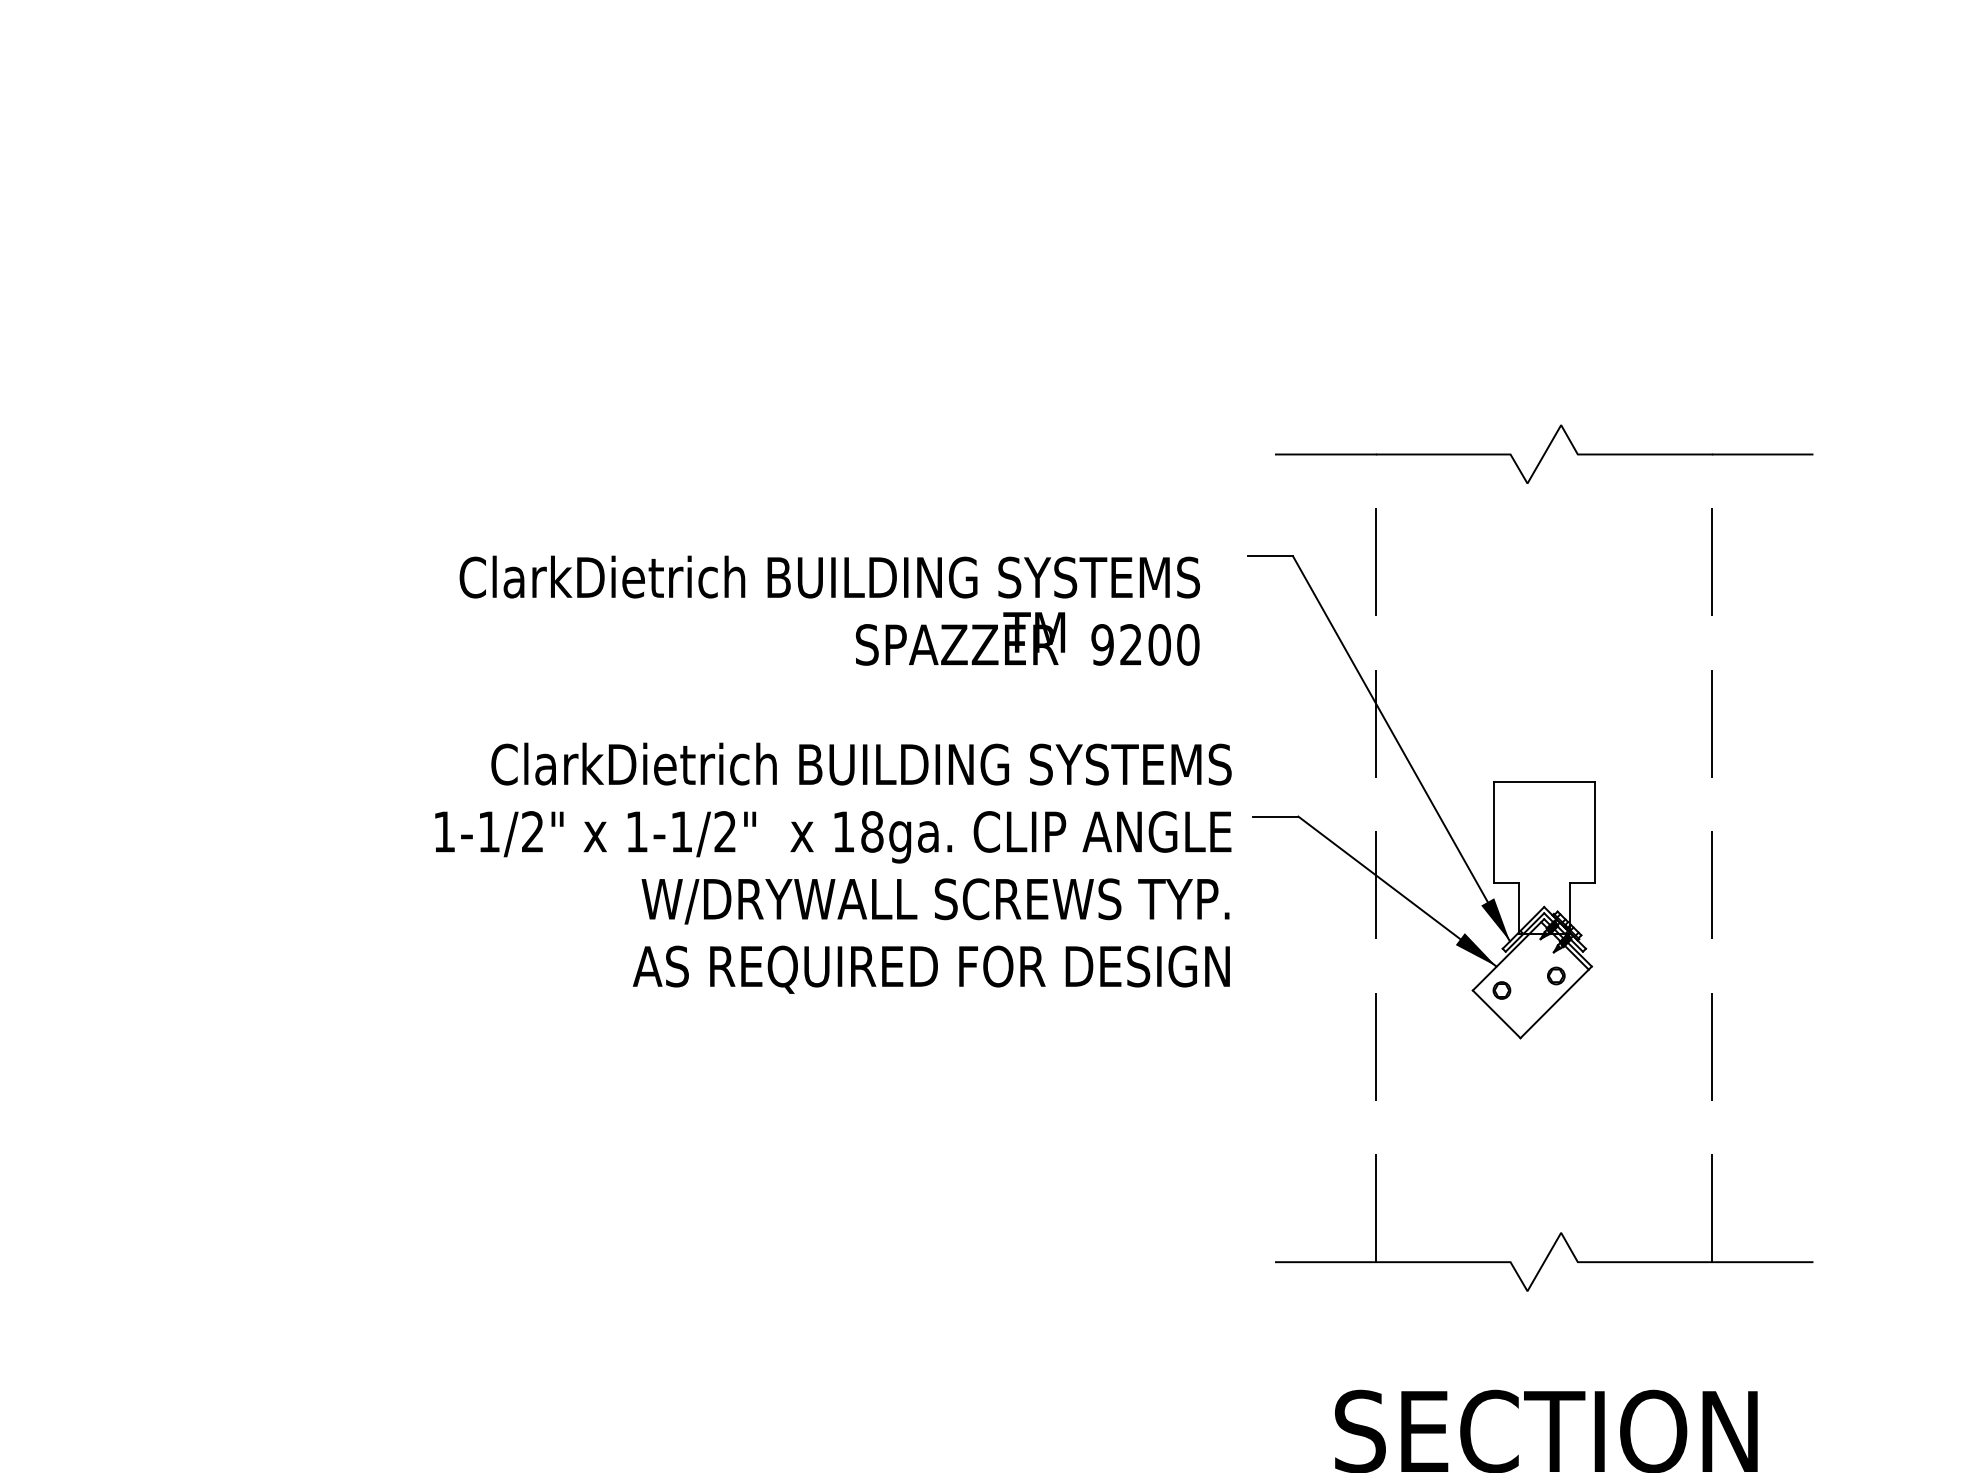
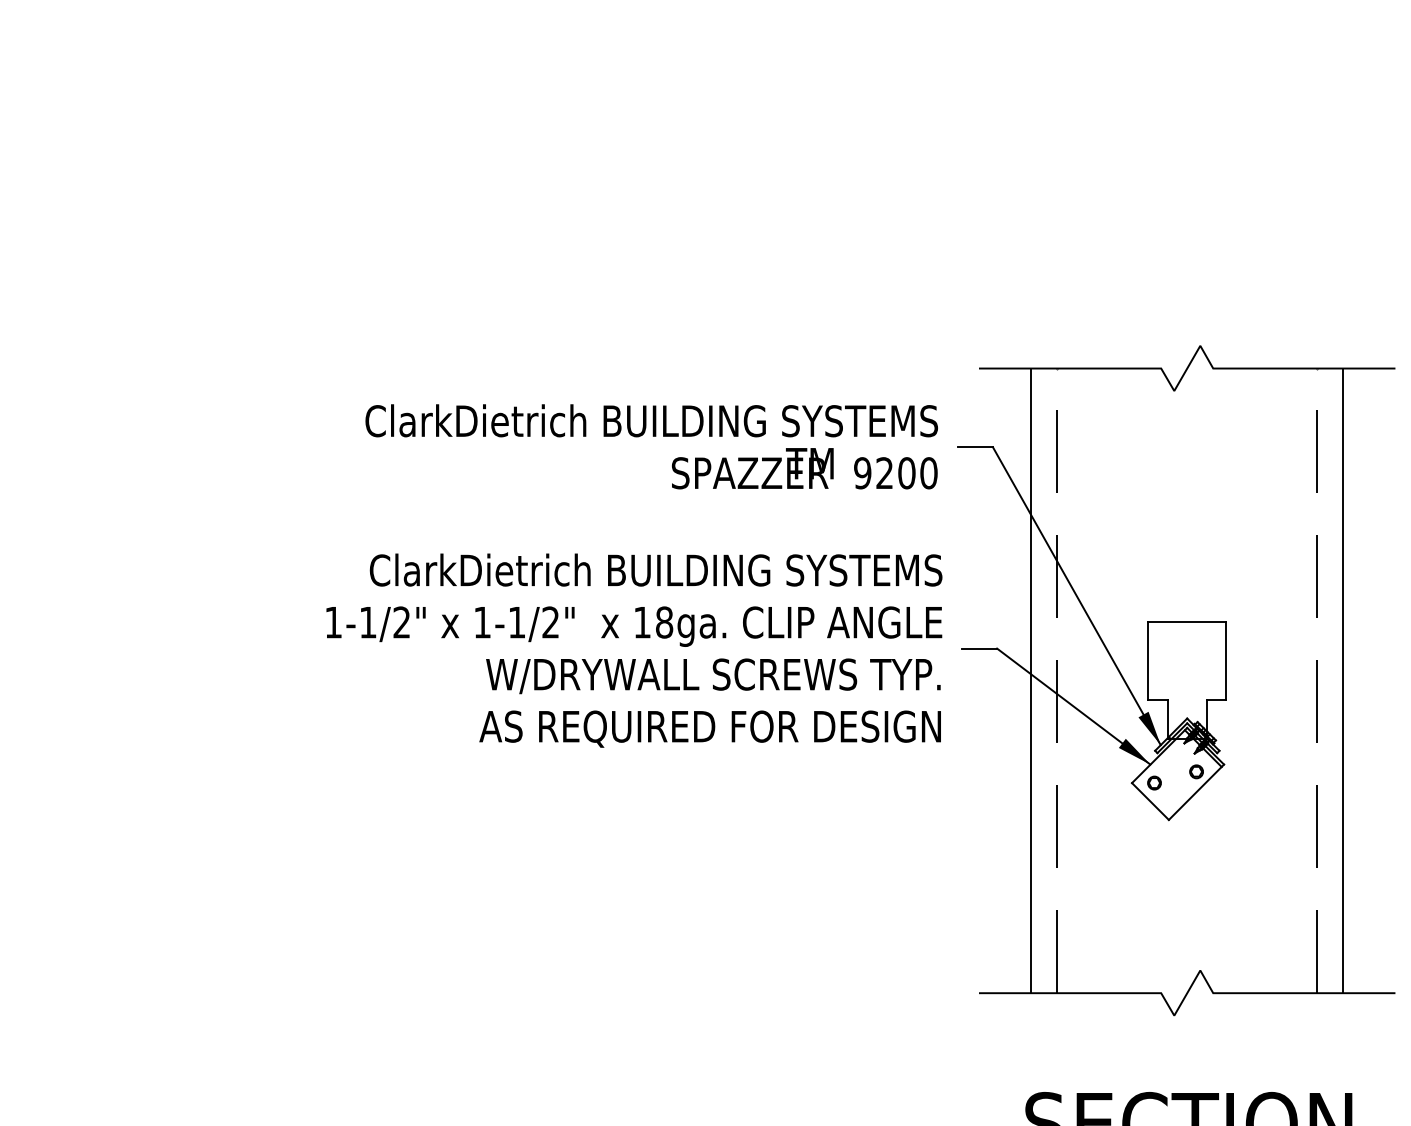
text: (829, 610) -> (651, 446), moved
line: (1342, 858) -> (1031, 680), added
line: (1746, 858) -> (1343, 680), added
text: (833, 867) -> (634, 650), moved

